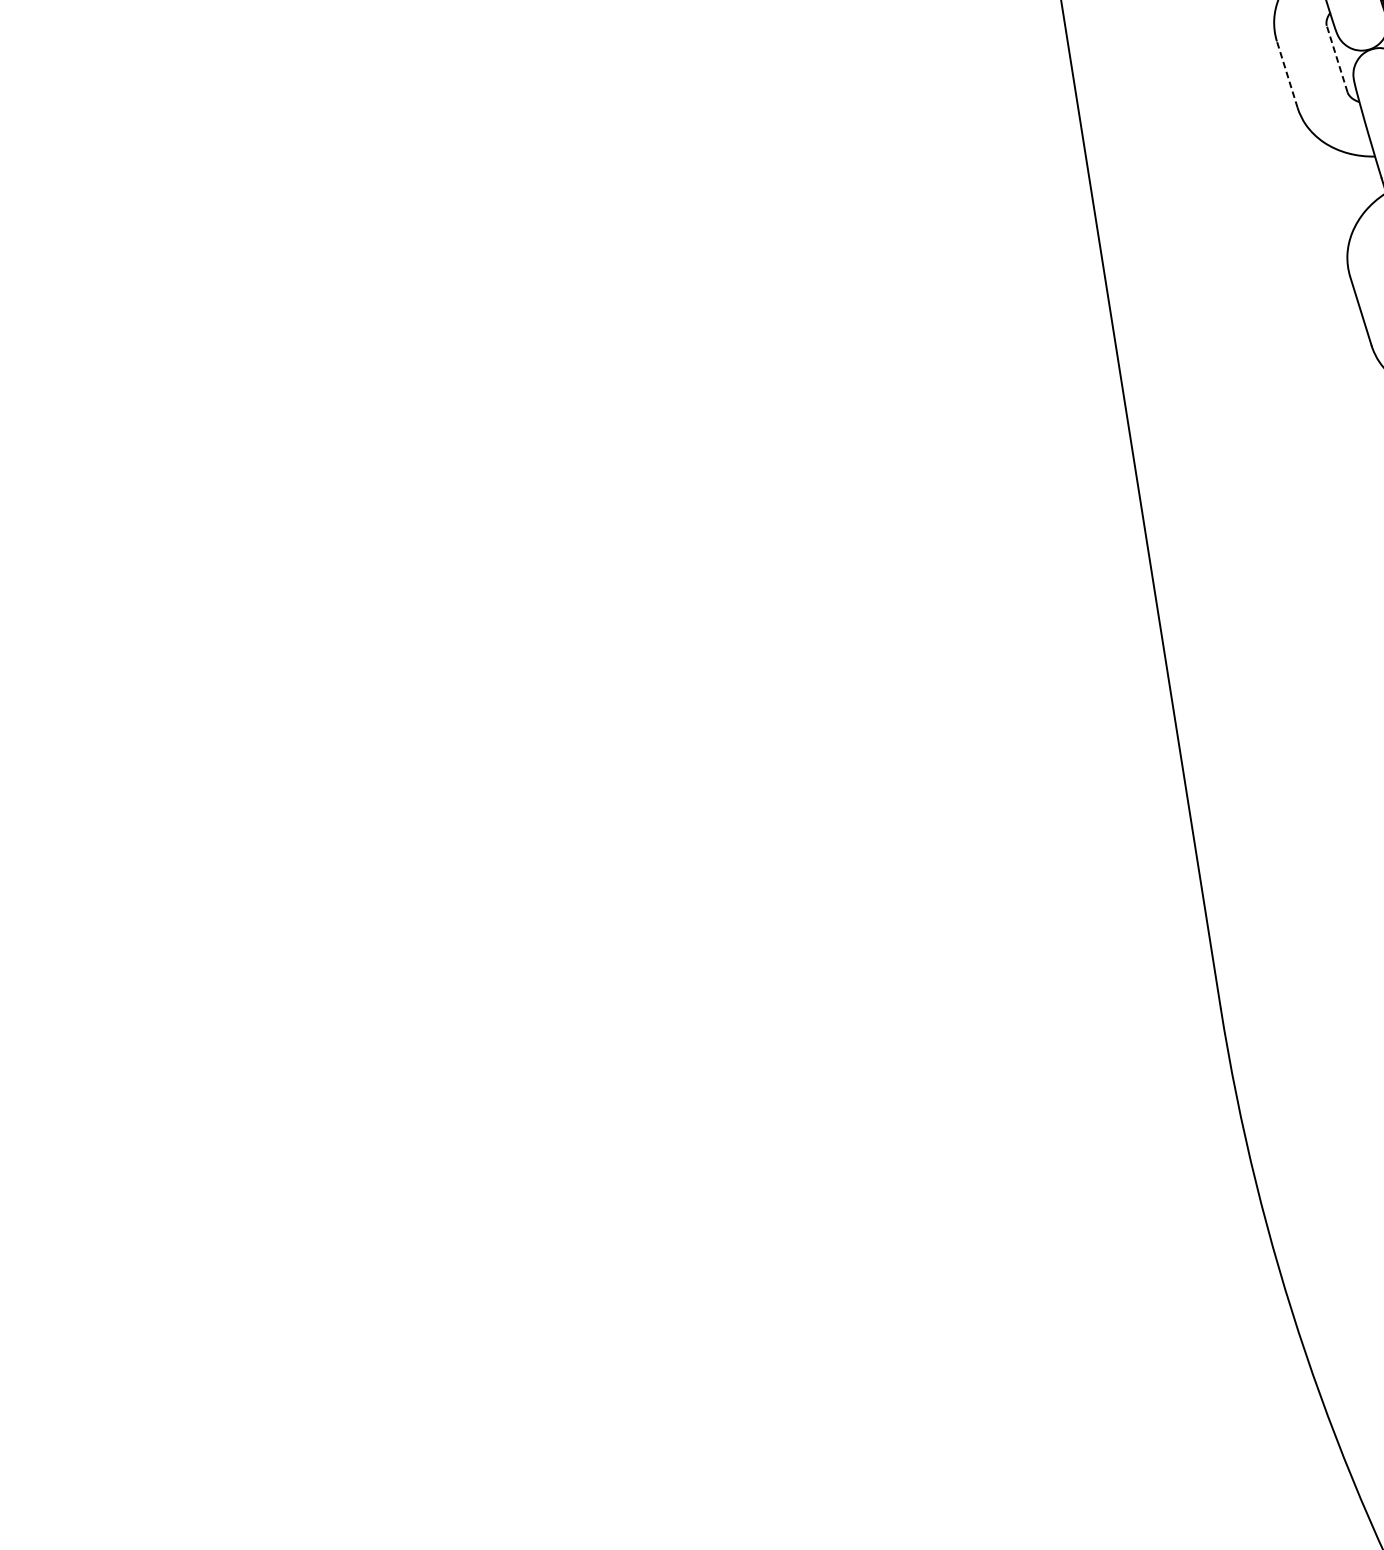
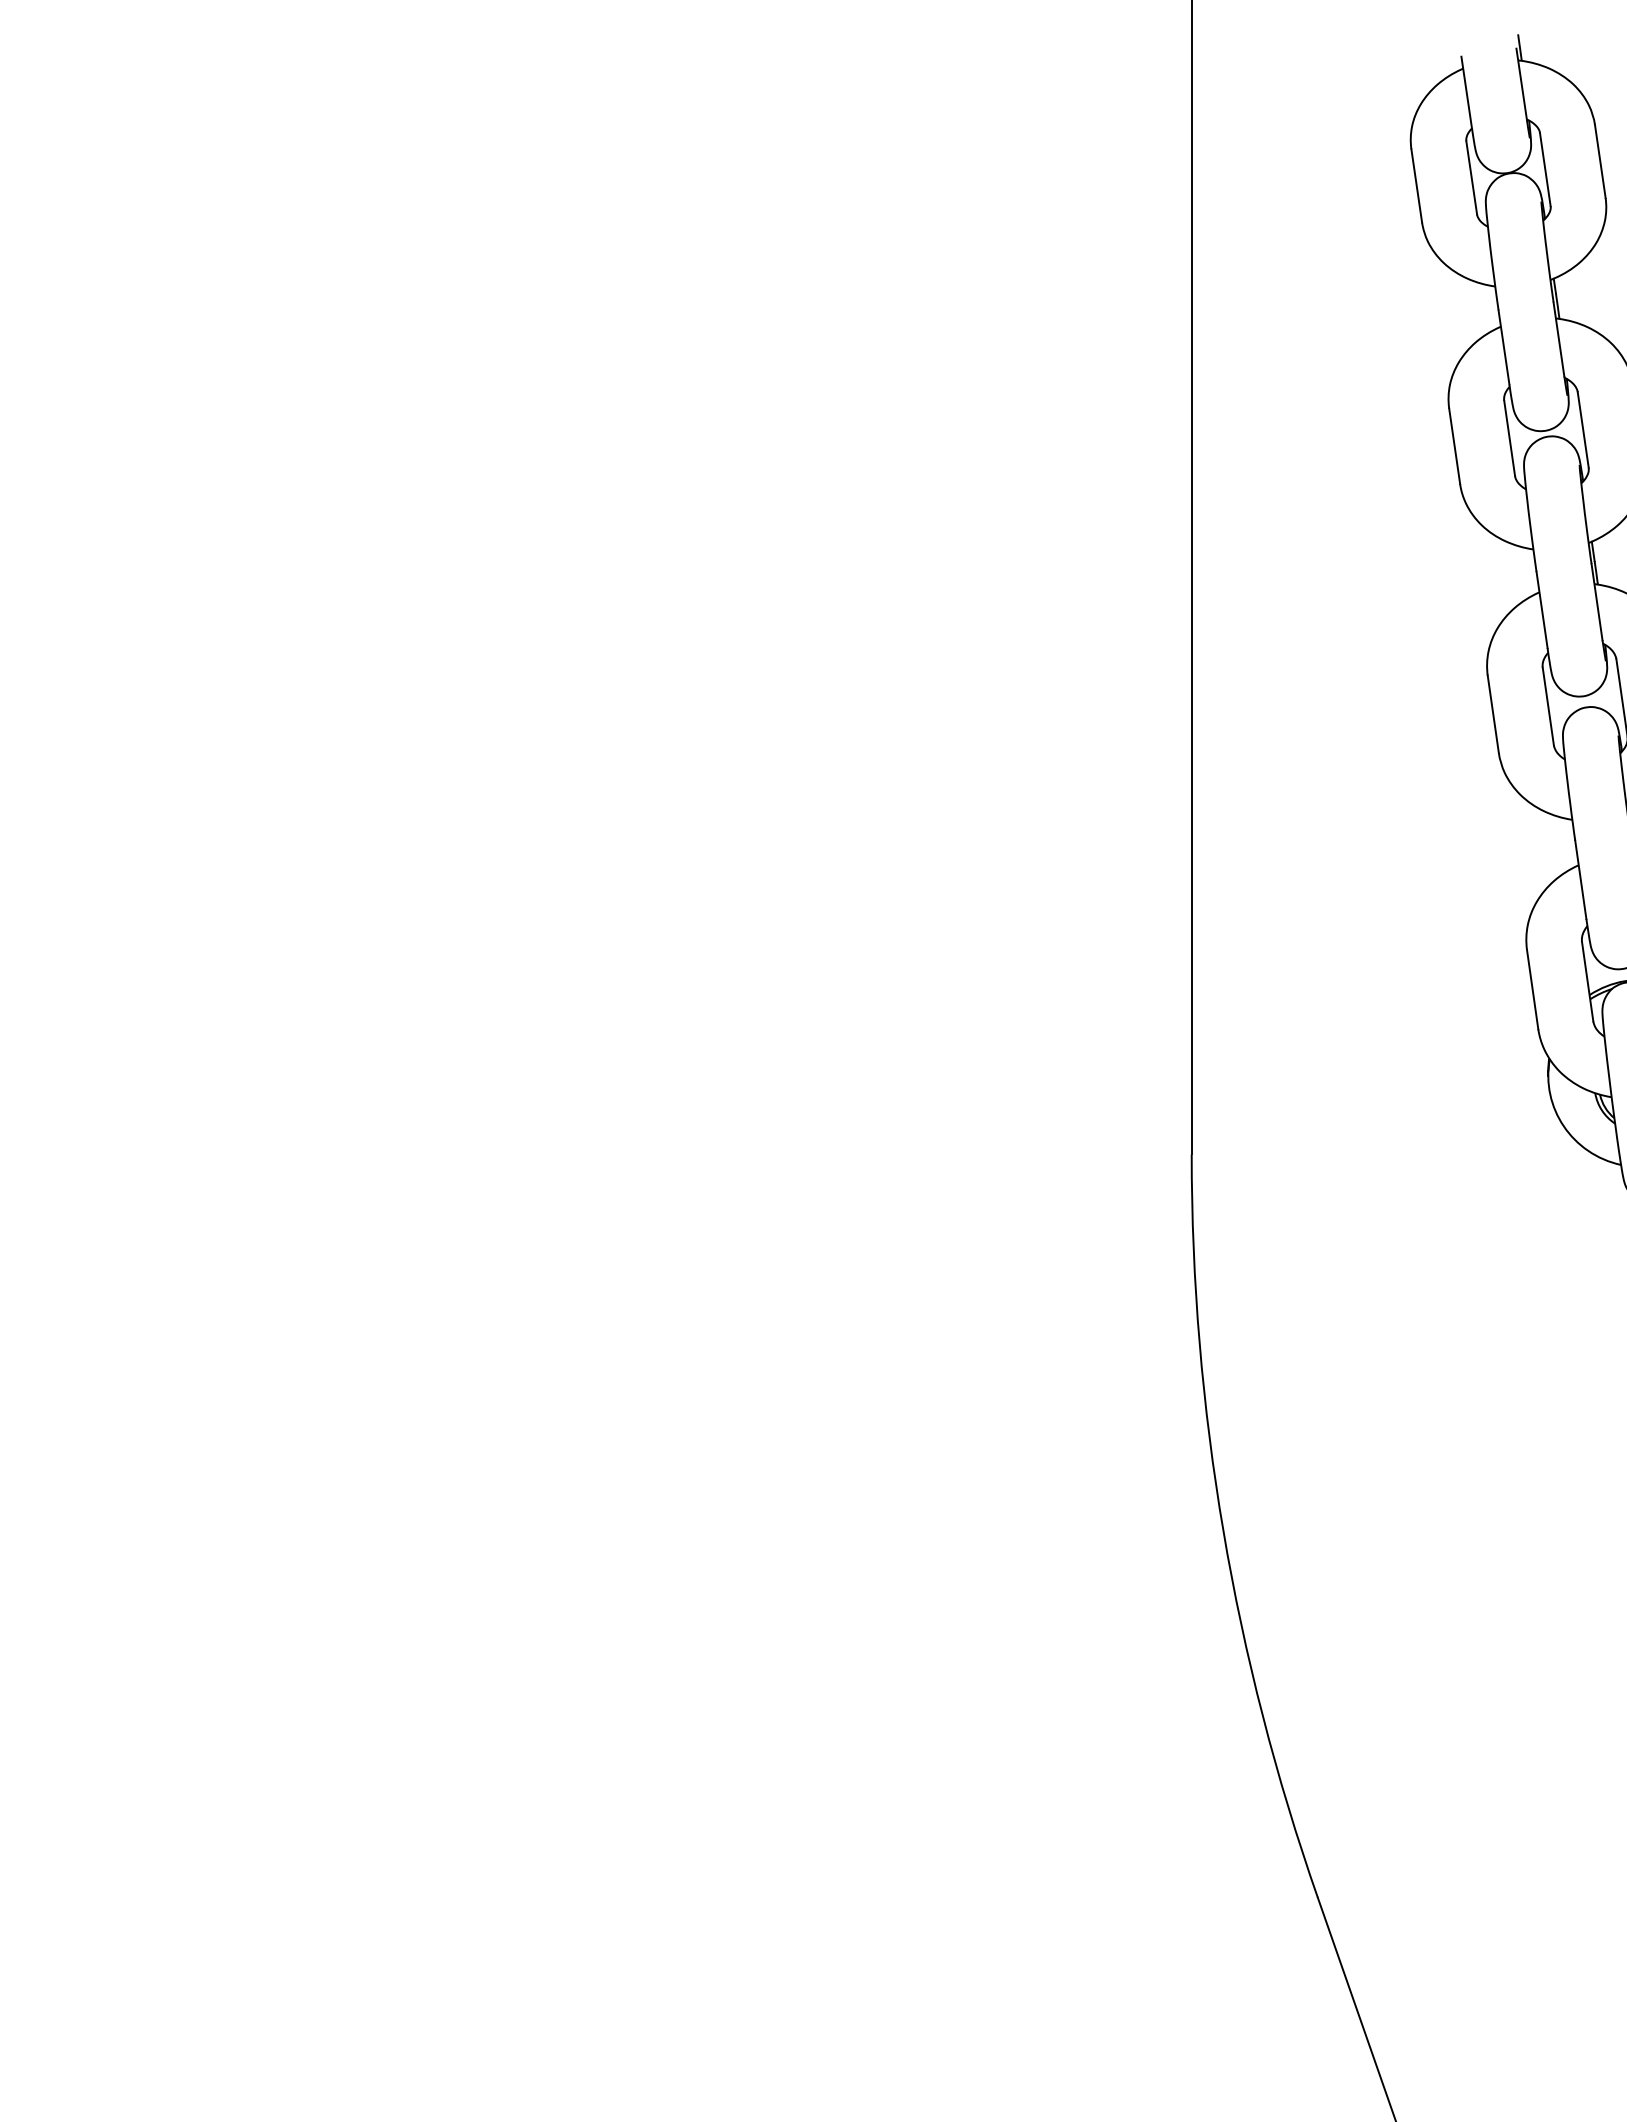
line: (1336, 58) -> (1471, 177), dashed -> solid
line: (1287, 74) -> (1416, 185), dashed -> solid

